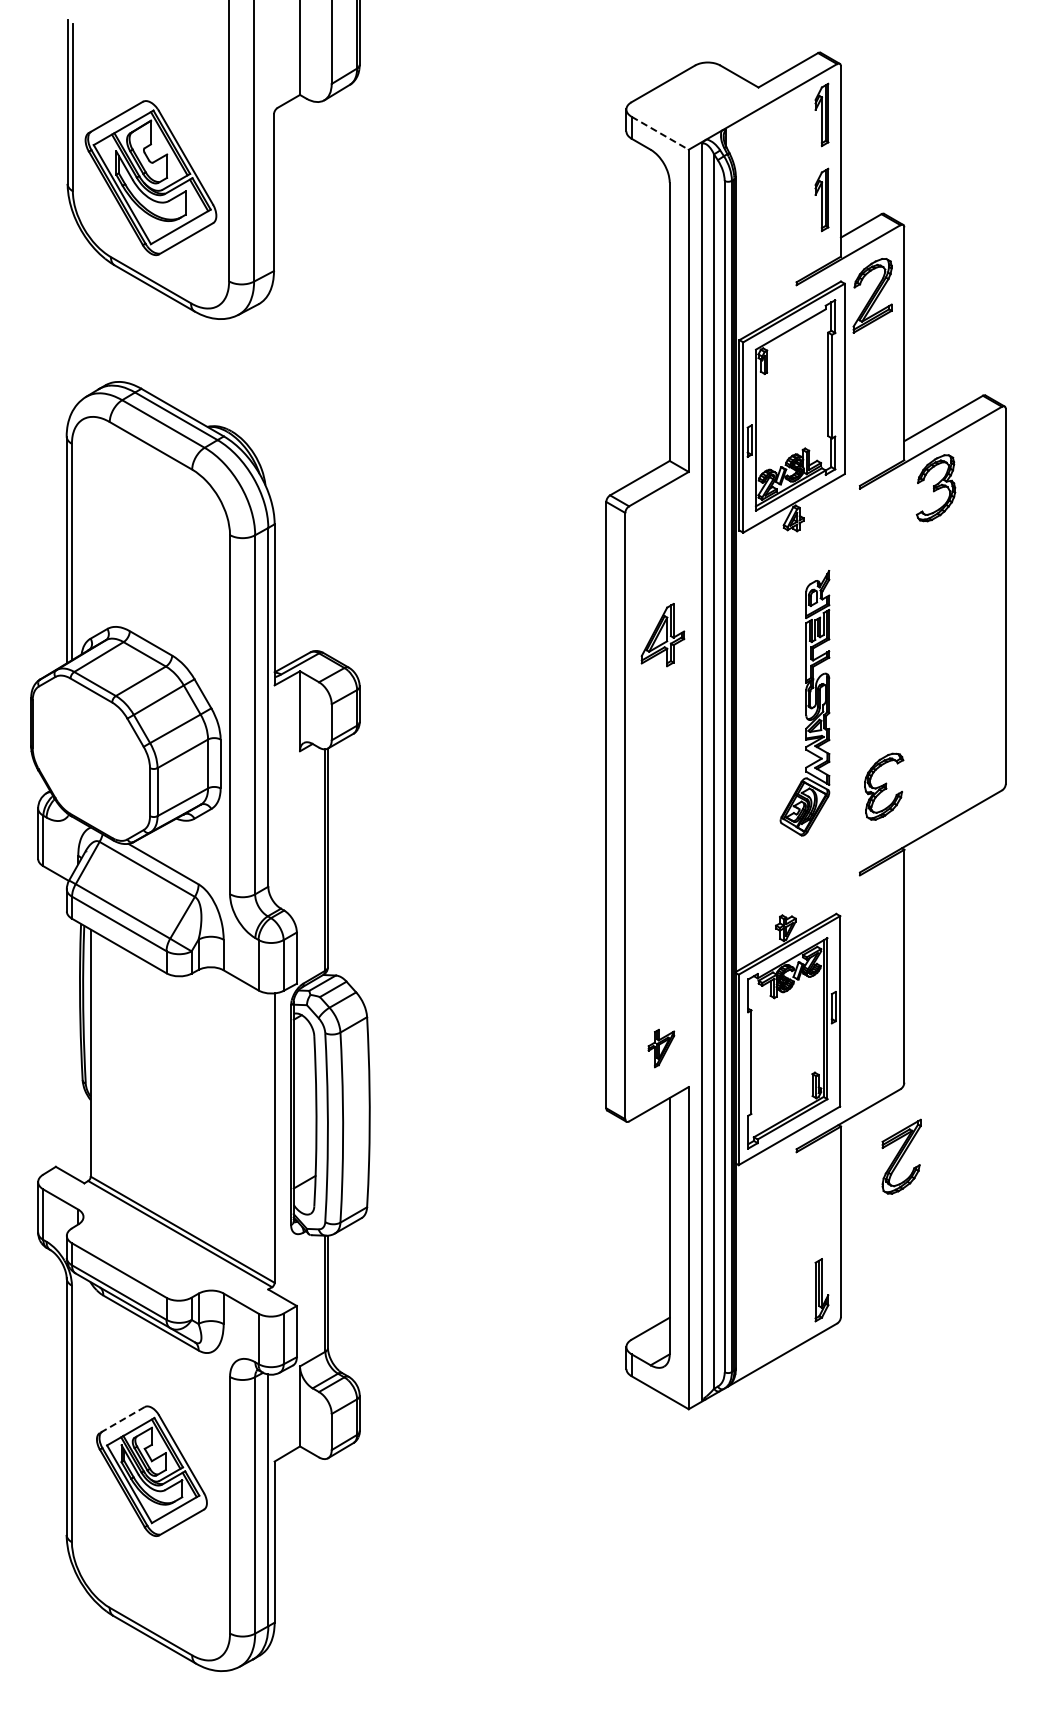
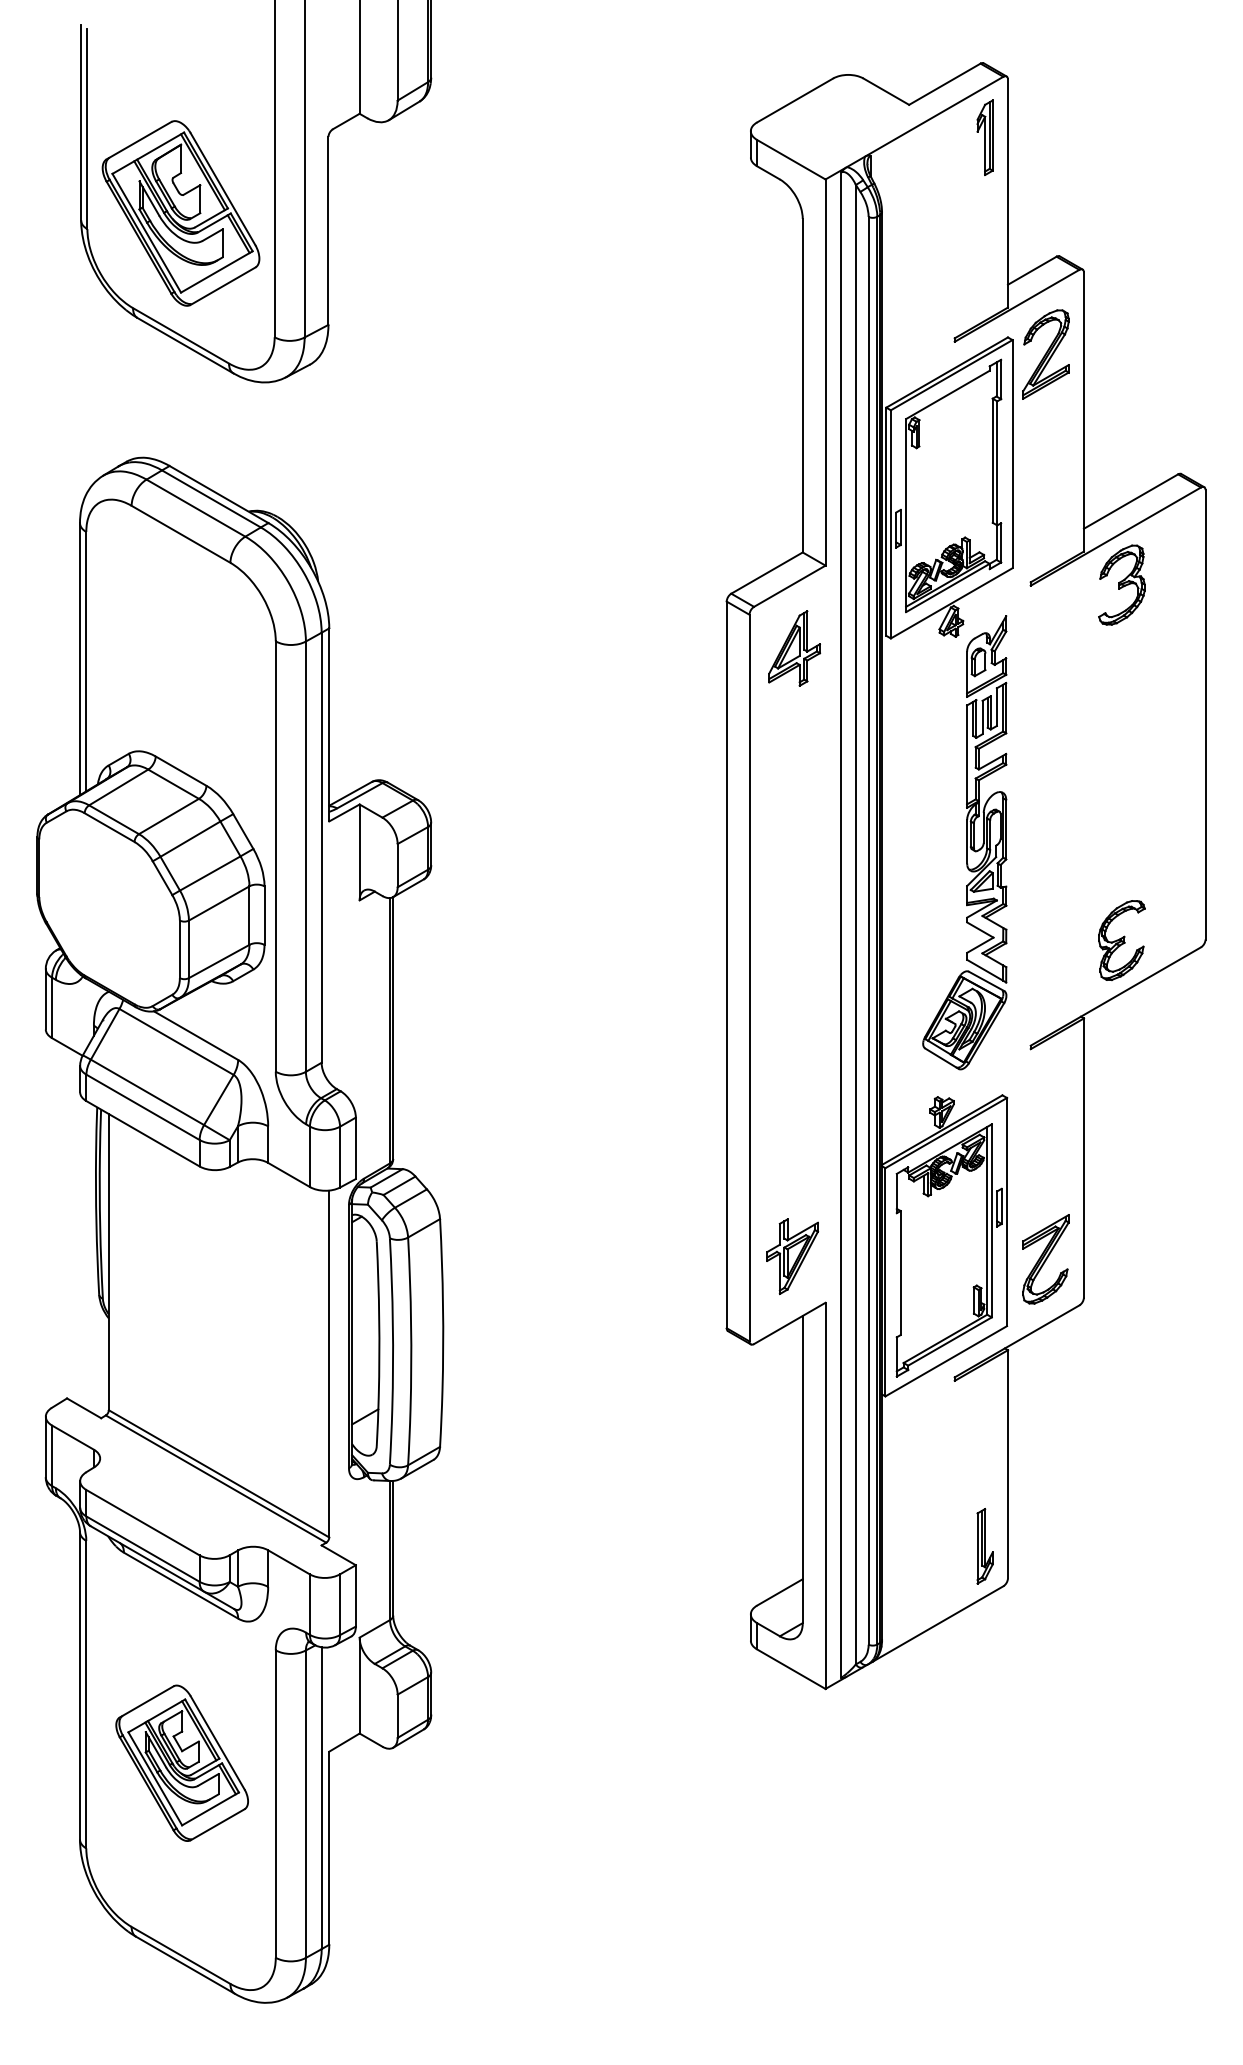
line: (660, 133) -> (791, 159), dashed -> solid
part: (821, 199) -> (984, 239), removed
part: (662, 635) -> (794, 648), moved
part: (804, 703) -> (964, 843), size x1.43
part: (884, 786) -> (1122, 940), moved
part: (661, 1048) -> (792, 1256), size x1.67
part: (901, 1156) -> (1045, 1259), moved
line: (122, 1420) -> (146, 1702), dashed -> solid

